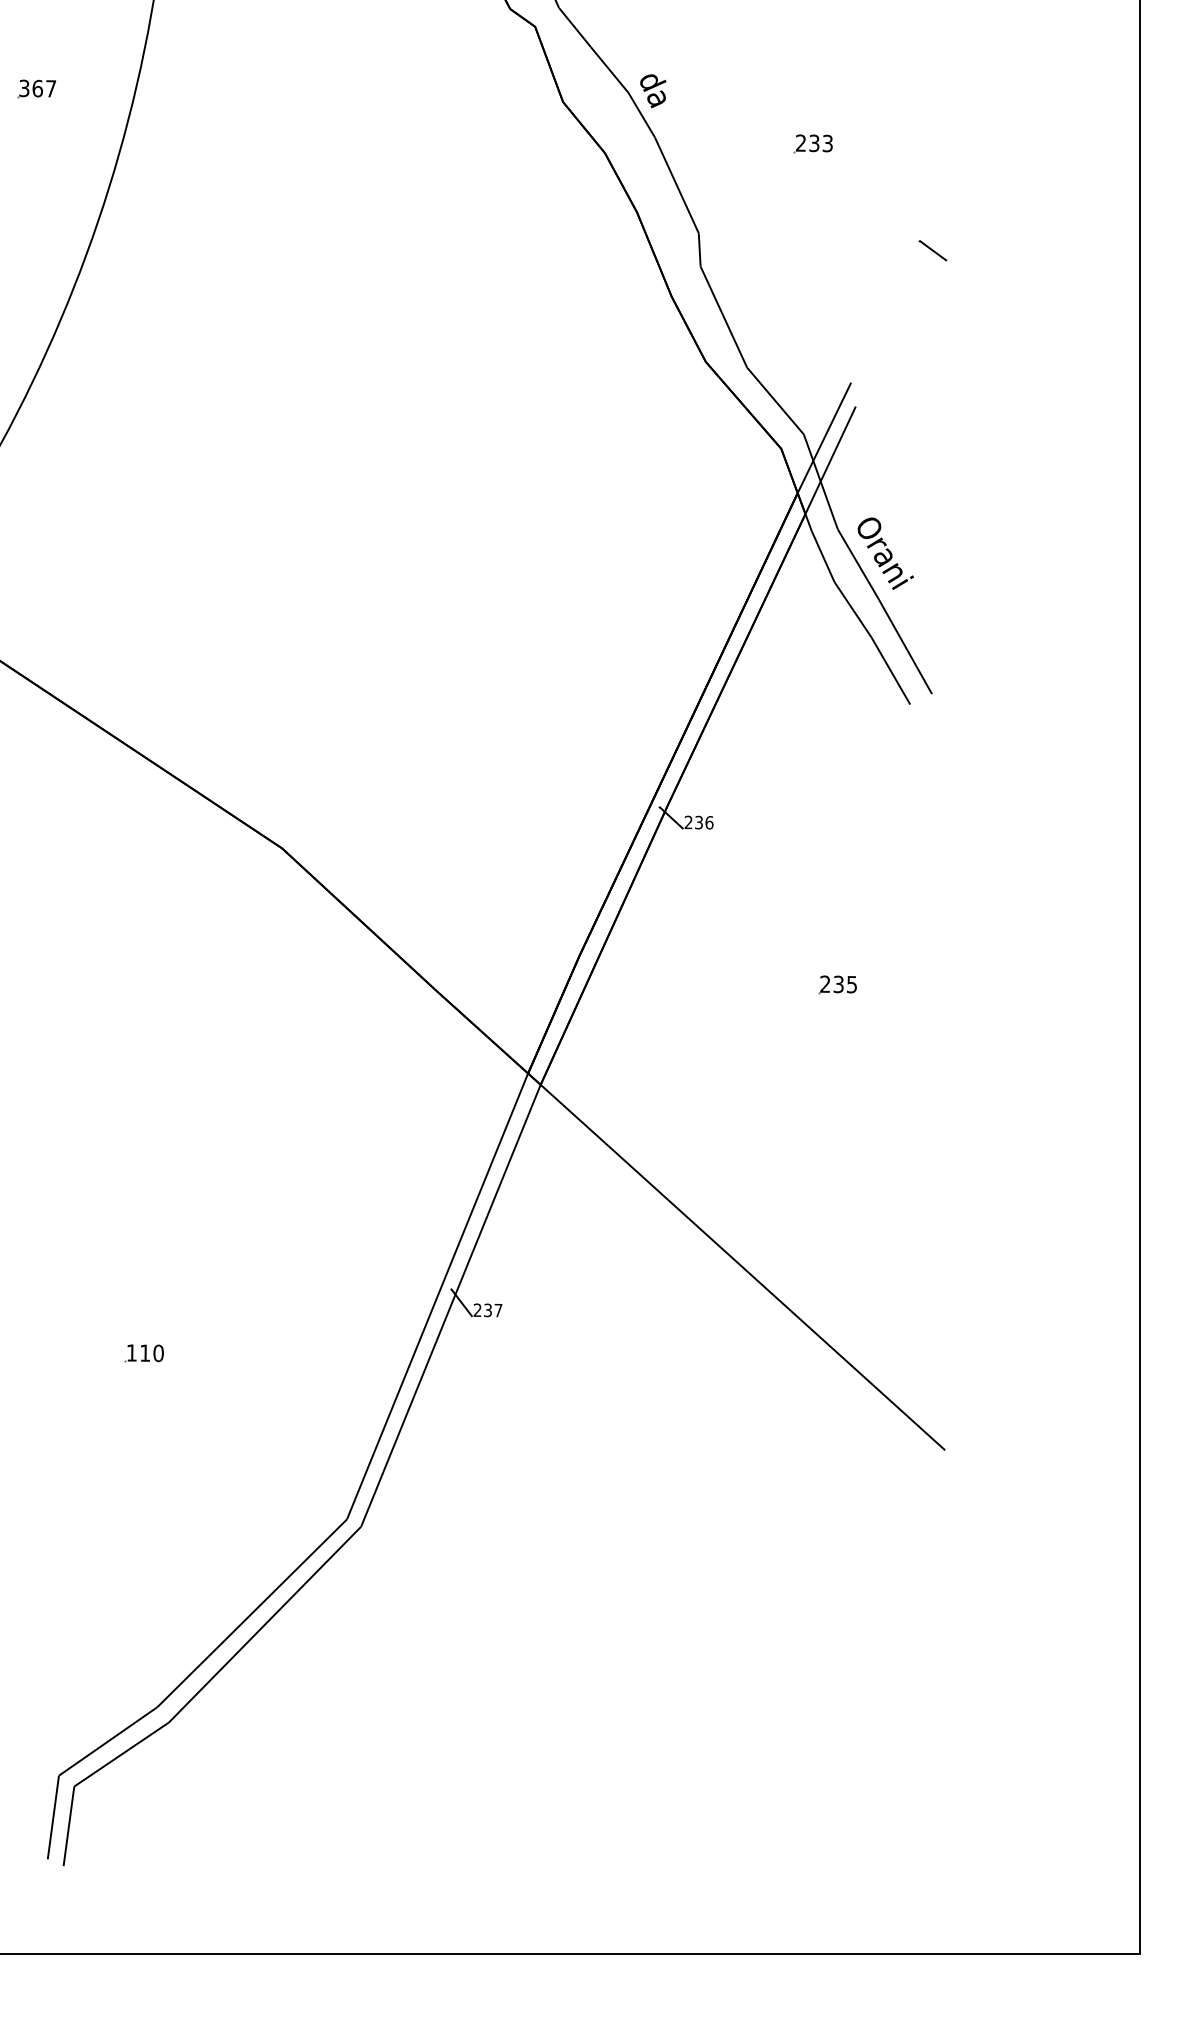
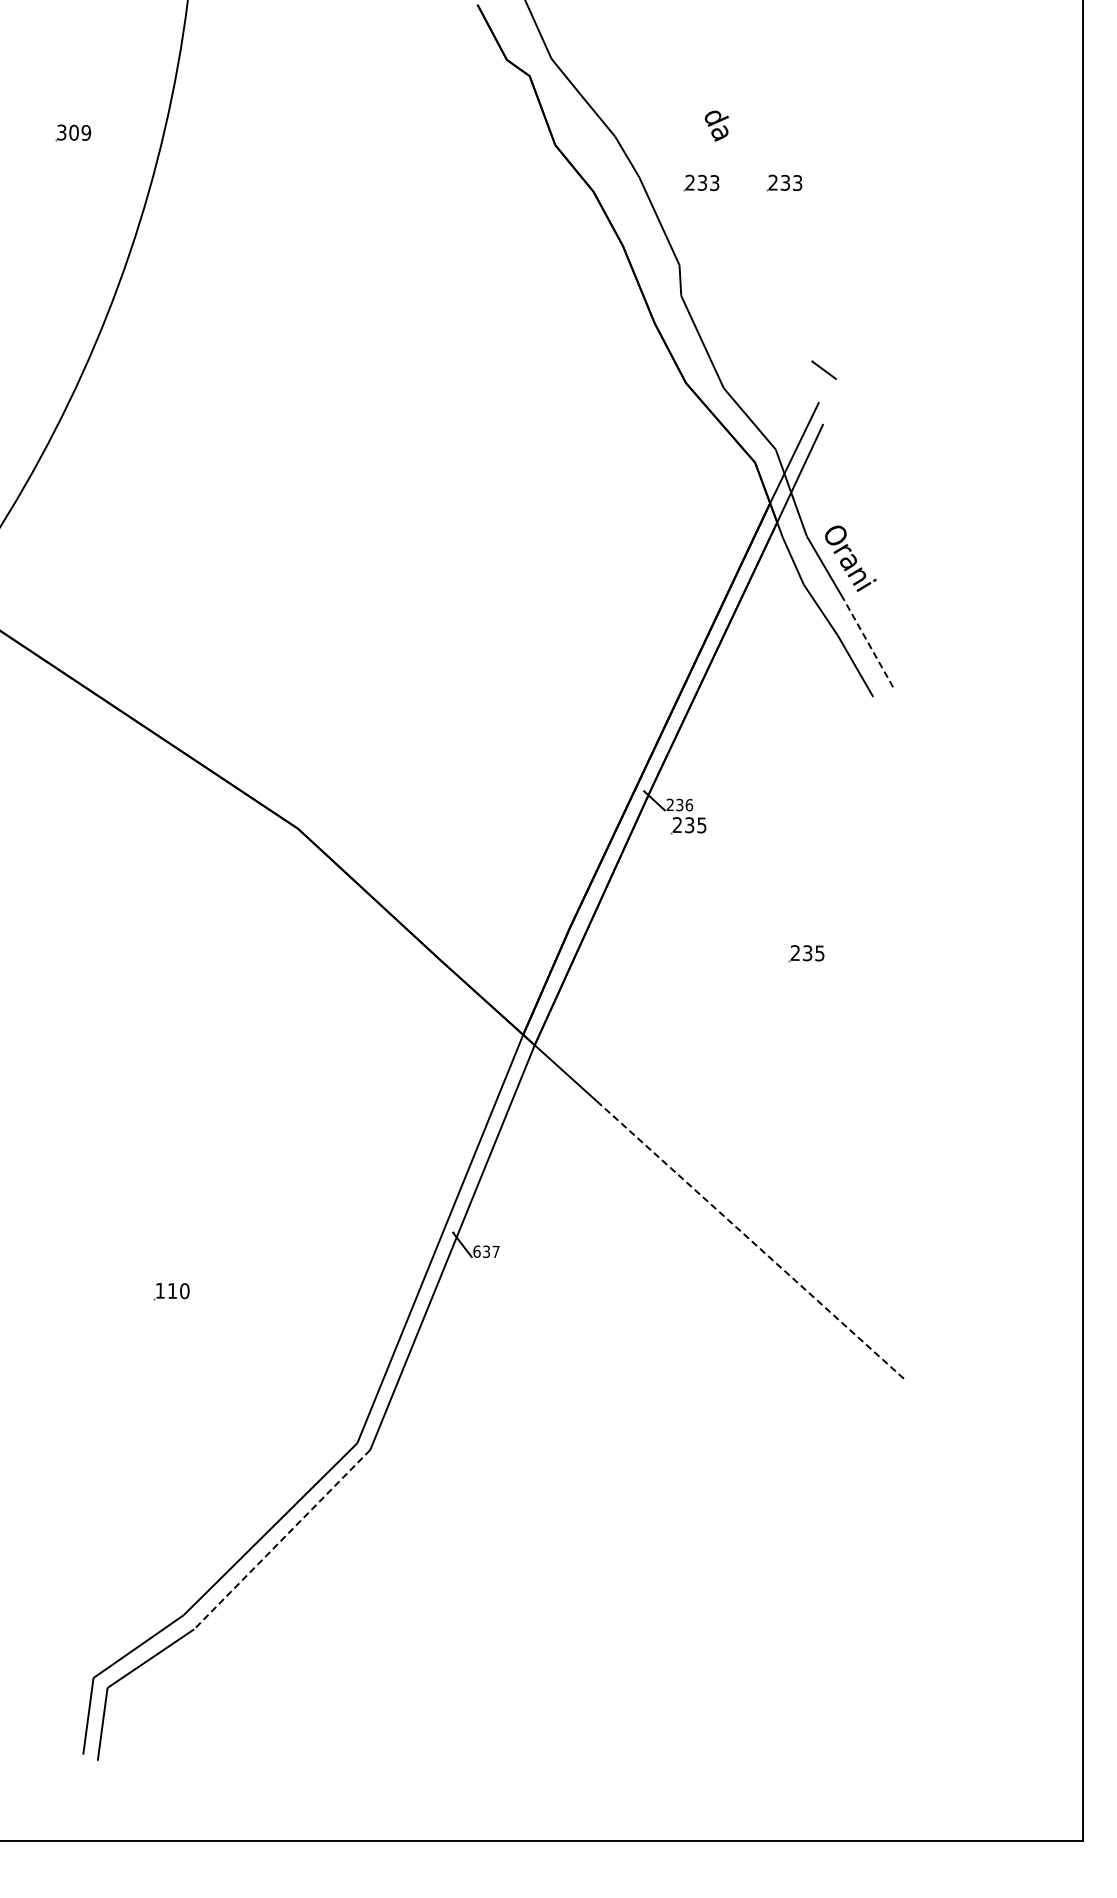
text: (44, 88) -> (80, 132), 367 -> 309
text: (652, 90) -> (716, 125), moved
part: (722, 142) -> (701, 182), added
line: (932, 249) -> (823, 369), moved
line: (905, 646) -> (868, 643), solid -> dashed
part: (708, 844) -> (688, 825), added
line: (777, 1298) -> (751, 1240), solid -> dashed
text: (477, 1310) -> (476, 1251), 237 -> 637
line: (265, 1624) -> (282, 1539), solid -> dashed

